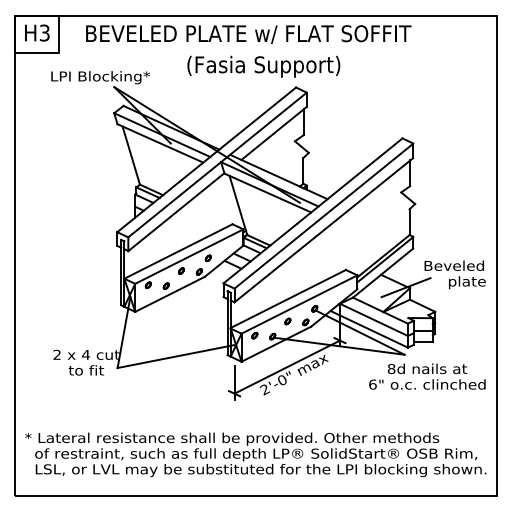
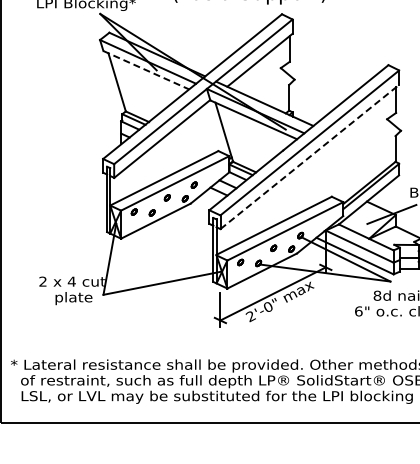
line: (160, 143) -> (146, 70), solid -> dashed
line: (323, 230) -> (309, 157), solid -> dashed
text: (87, 371) -> (73, 298), to fit -> plate

